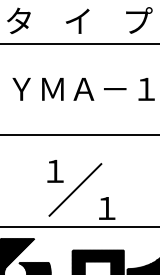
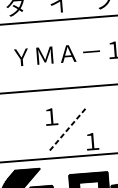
line: (75, 189) -> (67, 129), solid -> dashed

